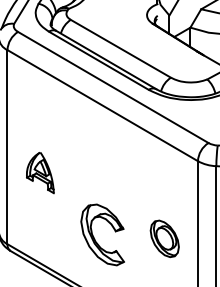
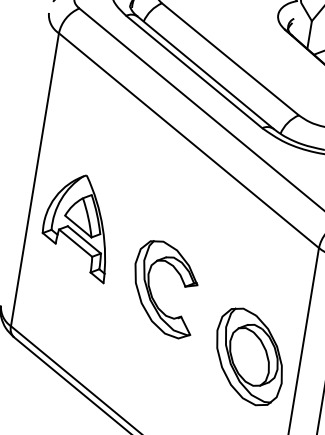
part: (40, 172) -> (78, 226), size x1.67
part: (94, 237) -> (151, 290), moved
part: (164, 238) -> (249, 356), size x1.67

